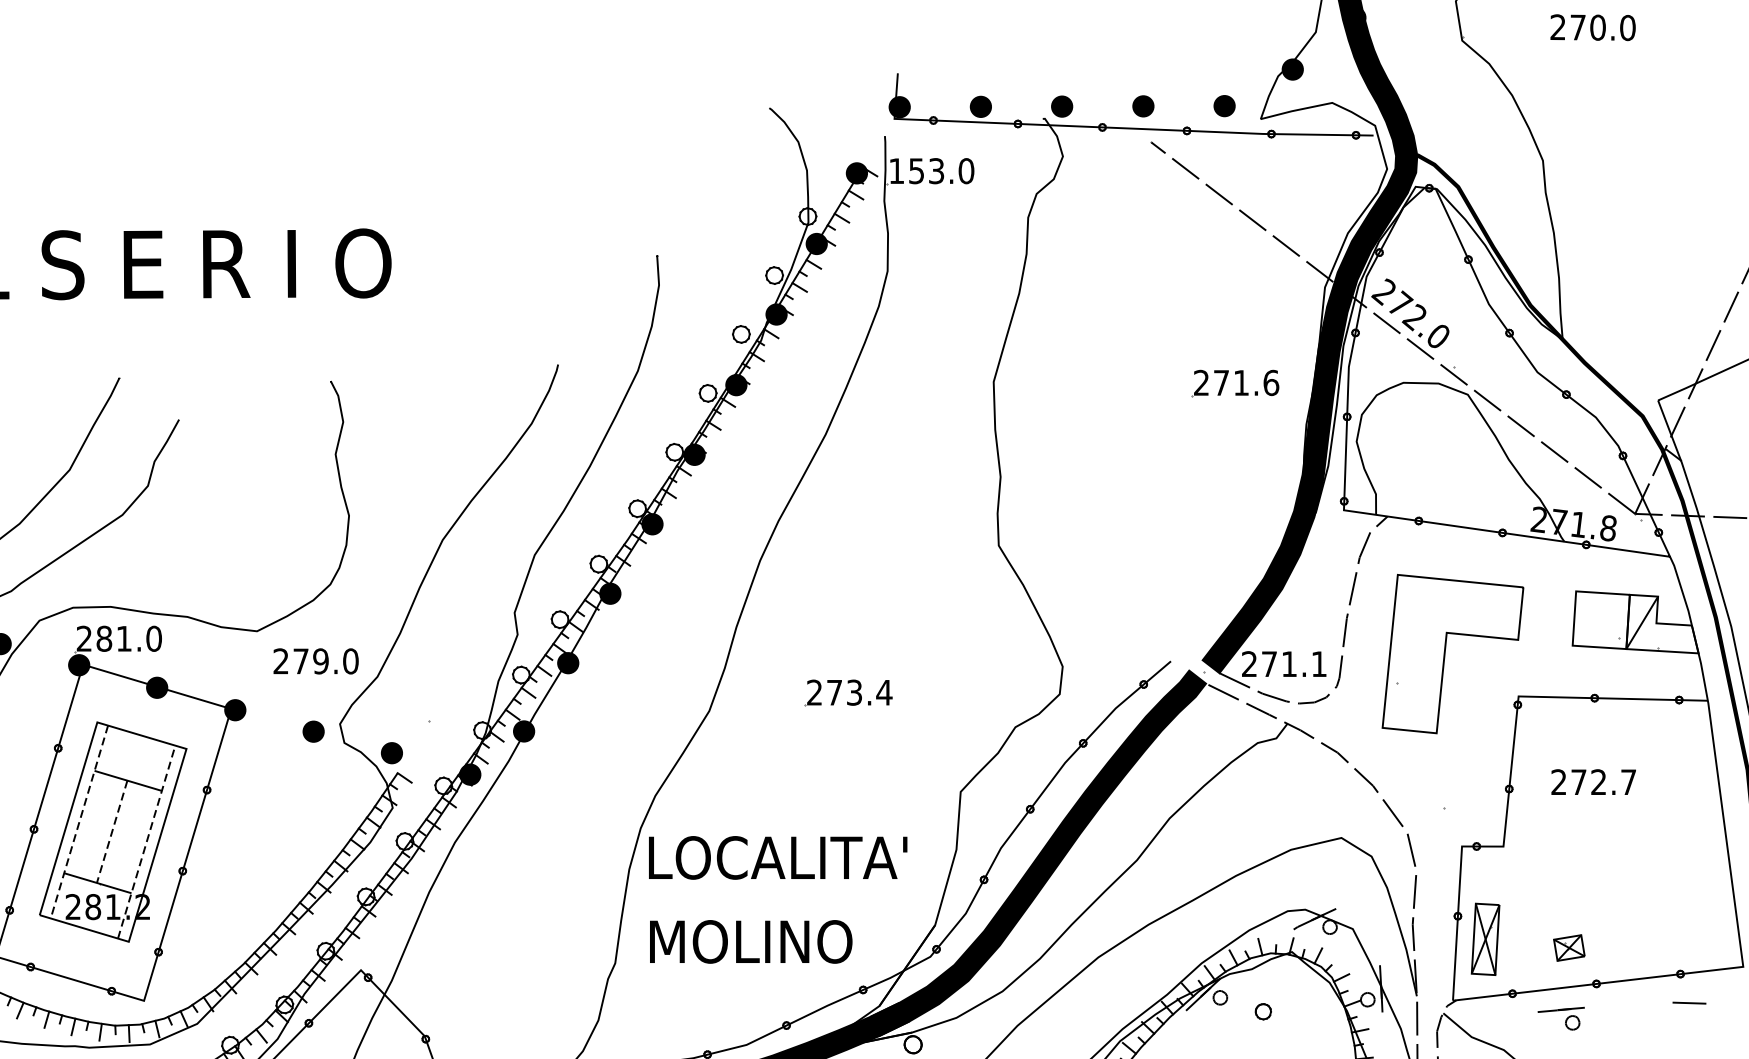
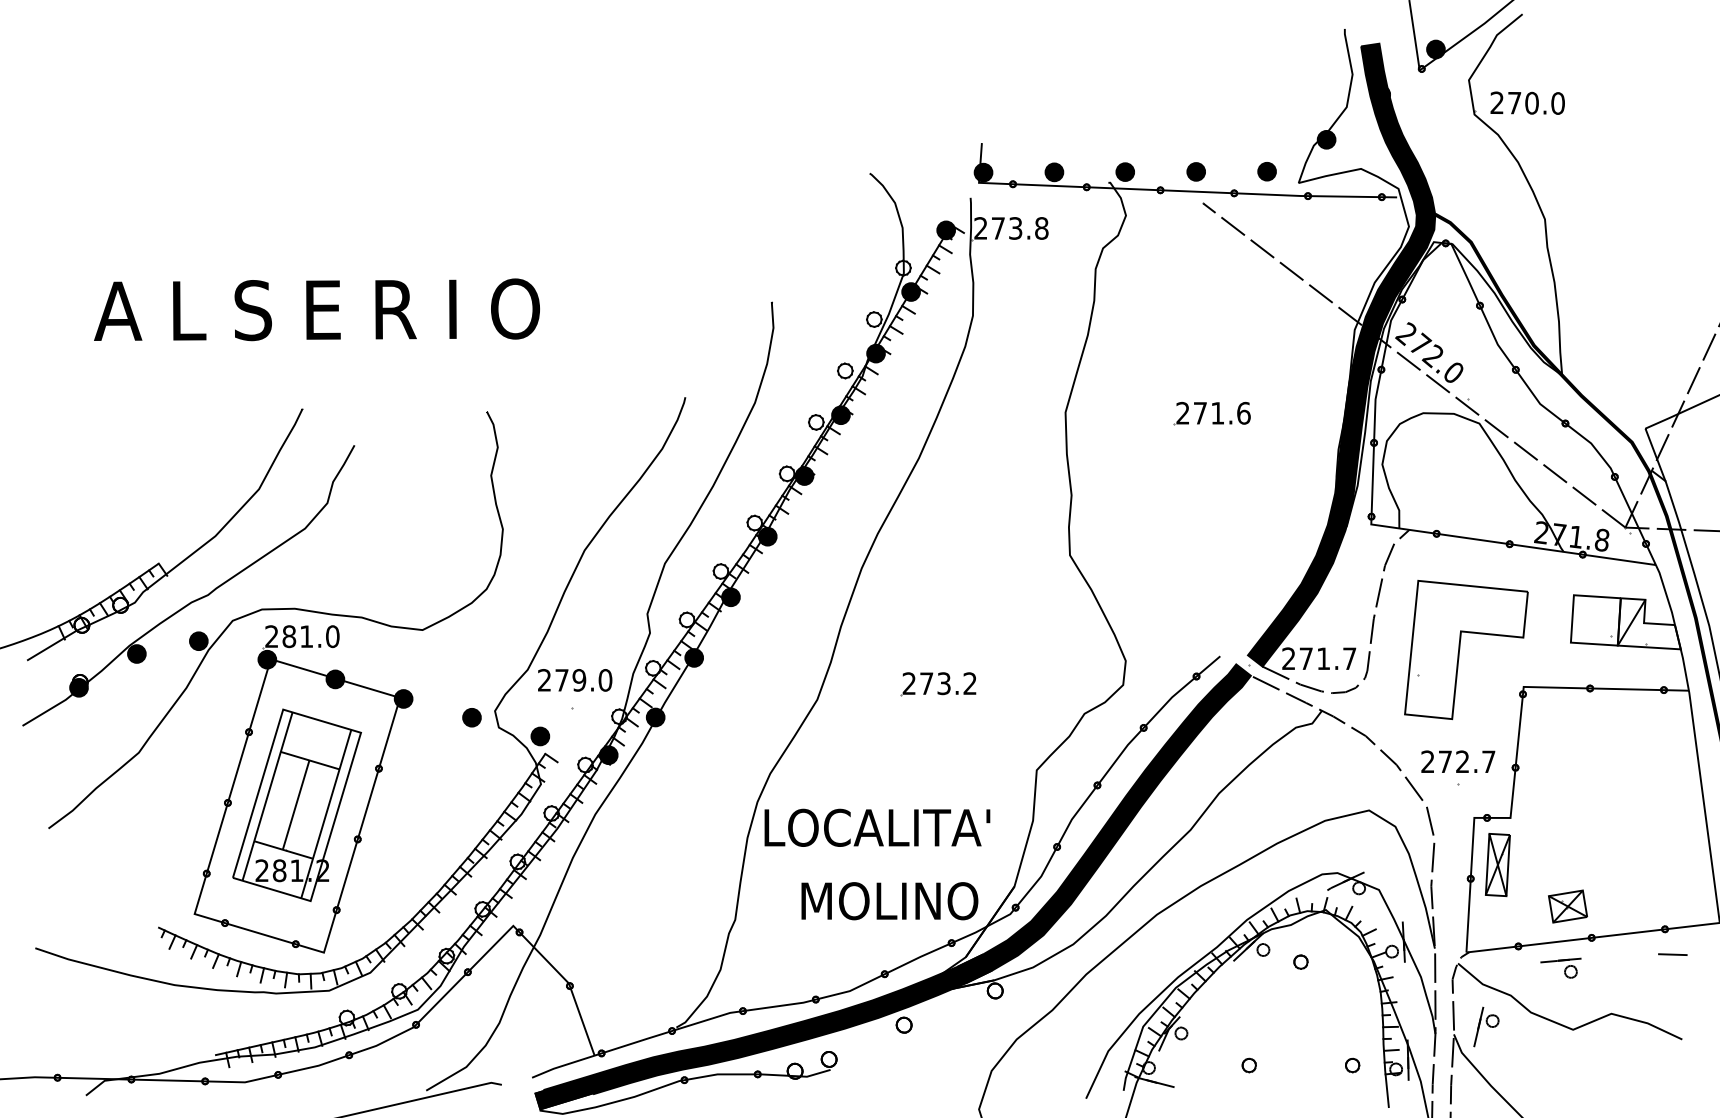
text: (1592, 26) -> (1527, 102), moved
text: (931, 171) -> (1011, 228), 153.0 -> 273.8
part: (1234, 383) -> (1211, 413), moved
text: (316, 661) -> (575, 680), moved
text: (1319, 663) -> (1349, 658), 271.1 -> 271.7
text: (883, 692) -> (969, 683), 273.4 -> 273.2
text: (1593, 781) -> (1458, 761), moved
line: (79, 821) -> (267, 796), dashed -> solid
line: (112, 832) -> (296, 805), dashed -> solid
line: (146, 842) -> (326, 814), dashed -> solid
part: (1485, 939) -> (1497, 865), moved
text: (750, 942) -> (889, 901), moved
part: (1568, 947) -> (1567, 906), size x1.43

